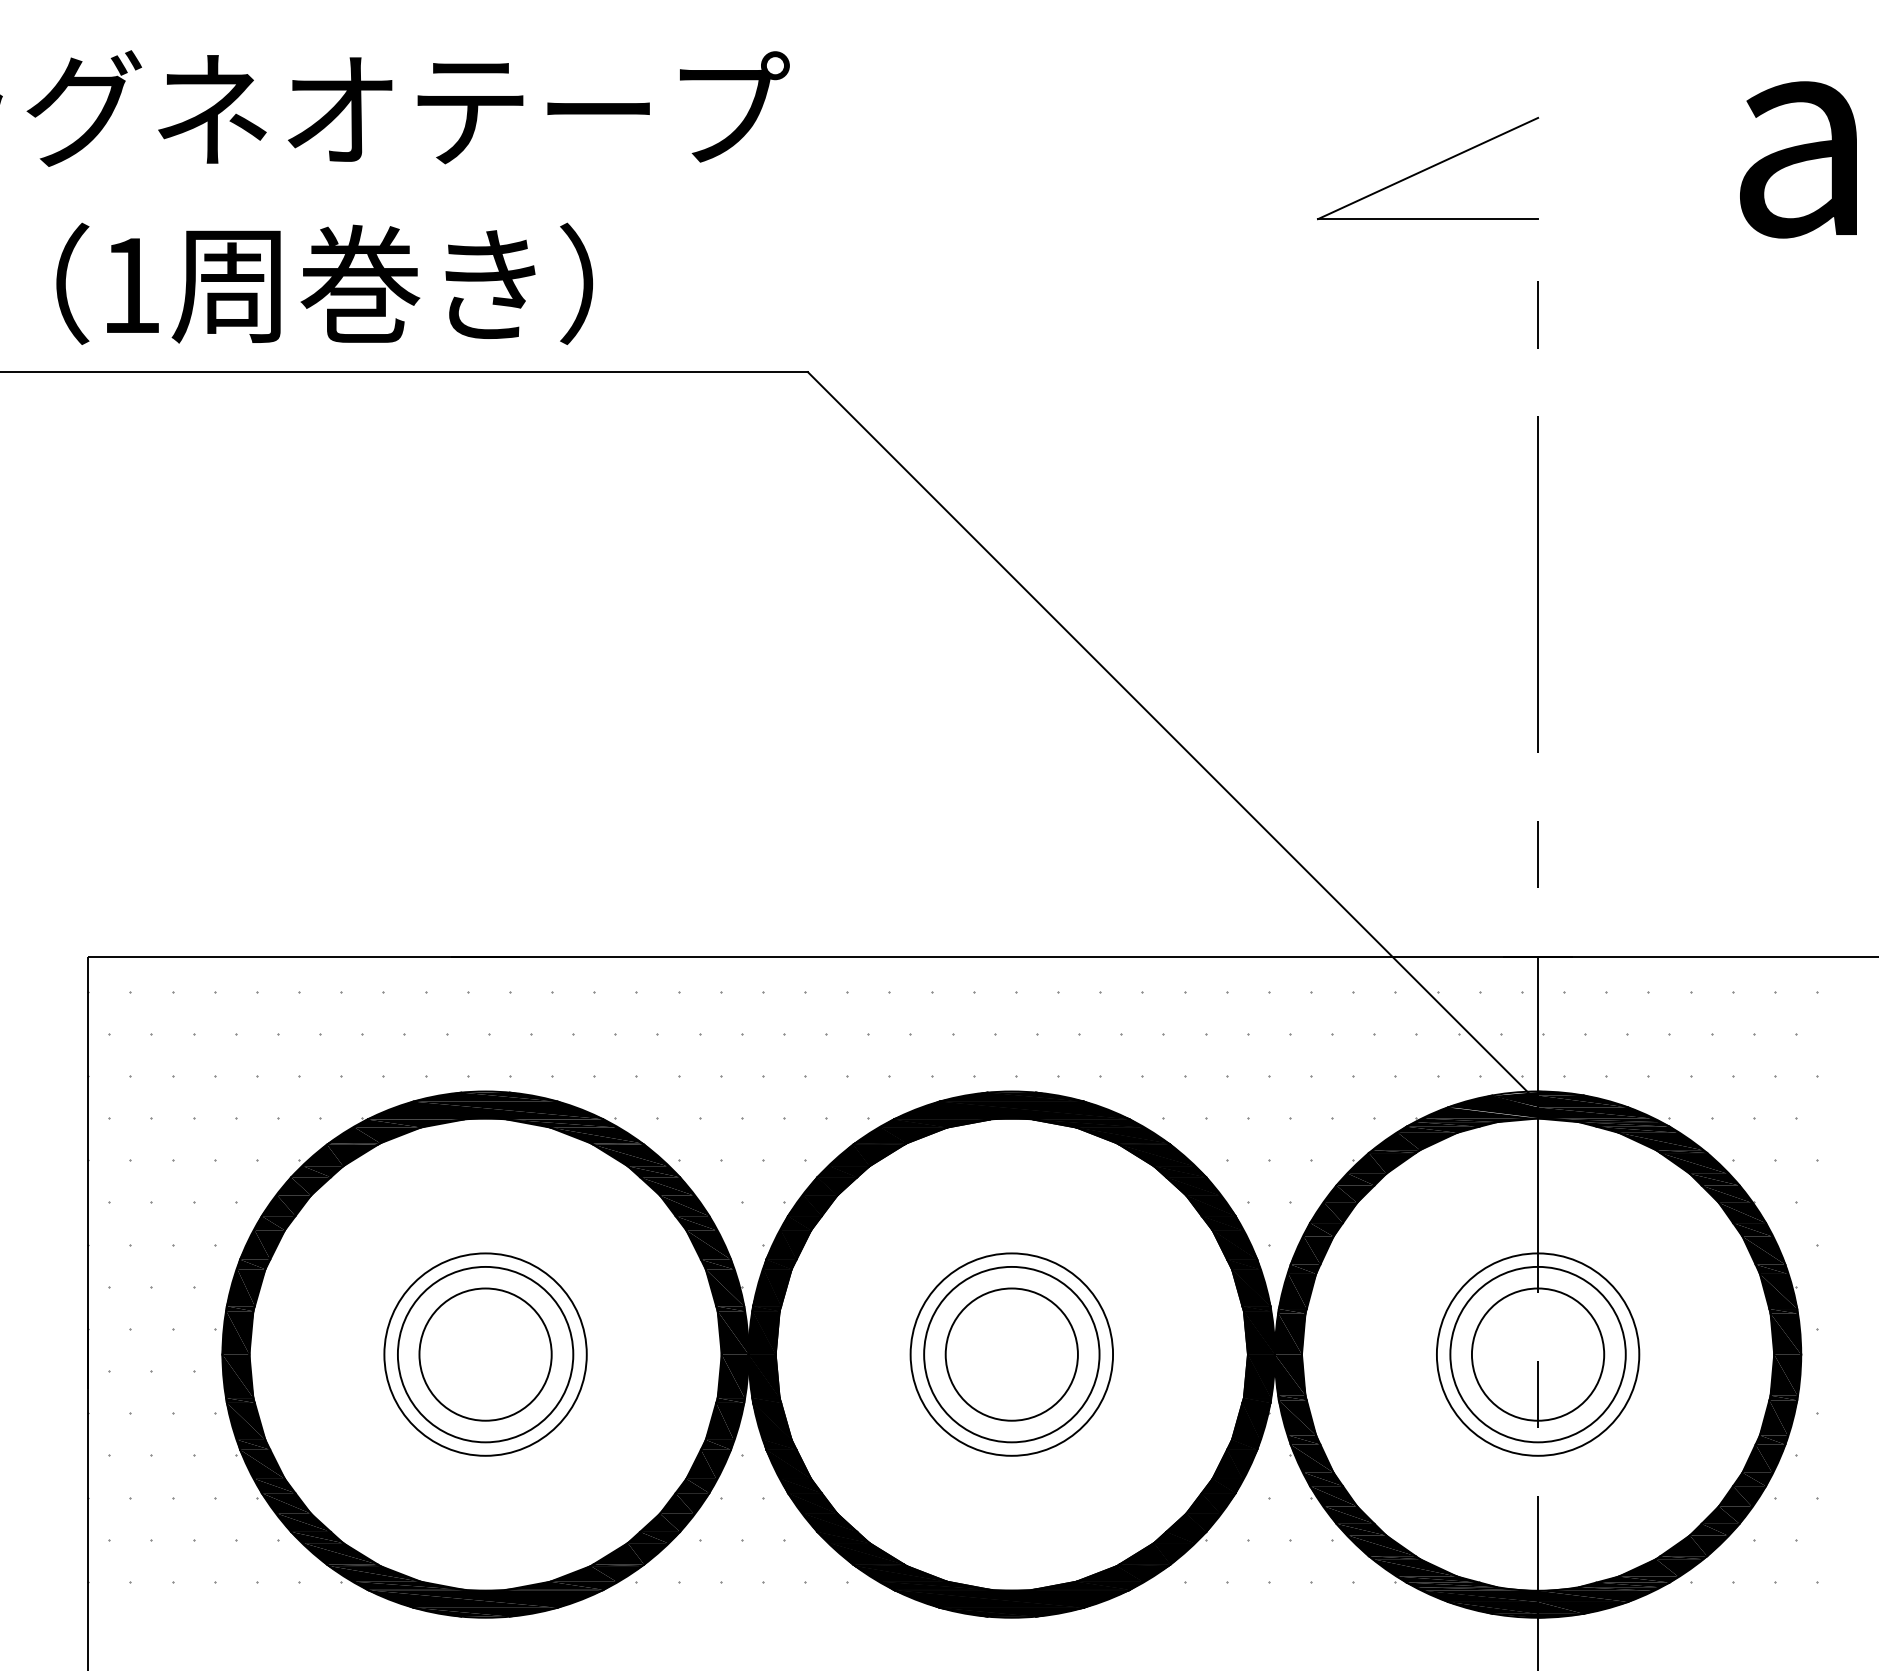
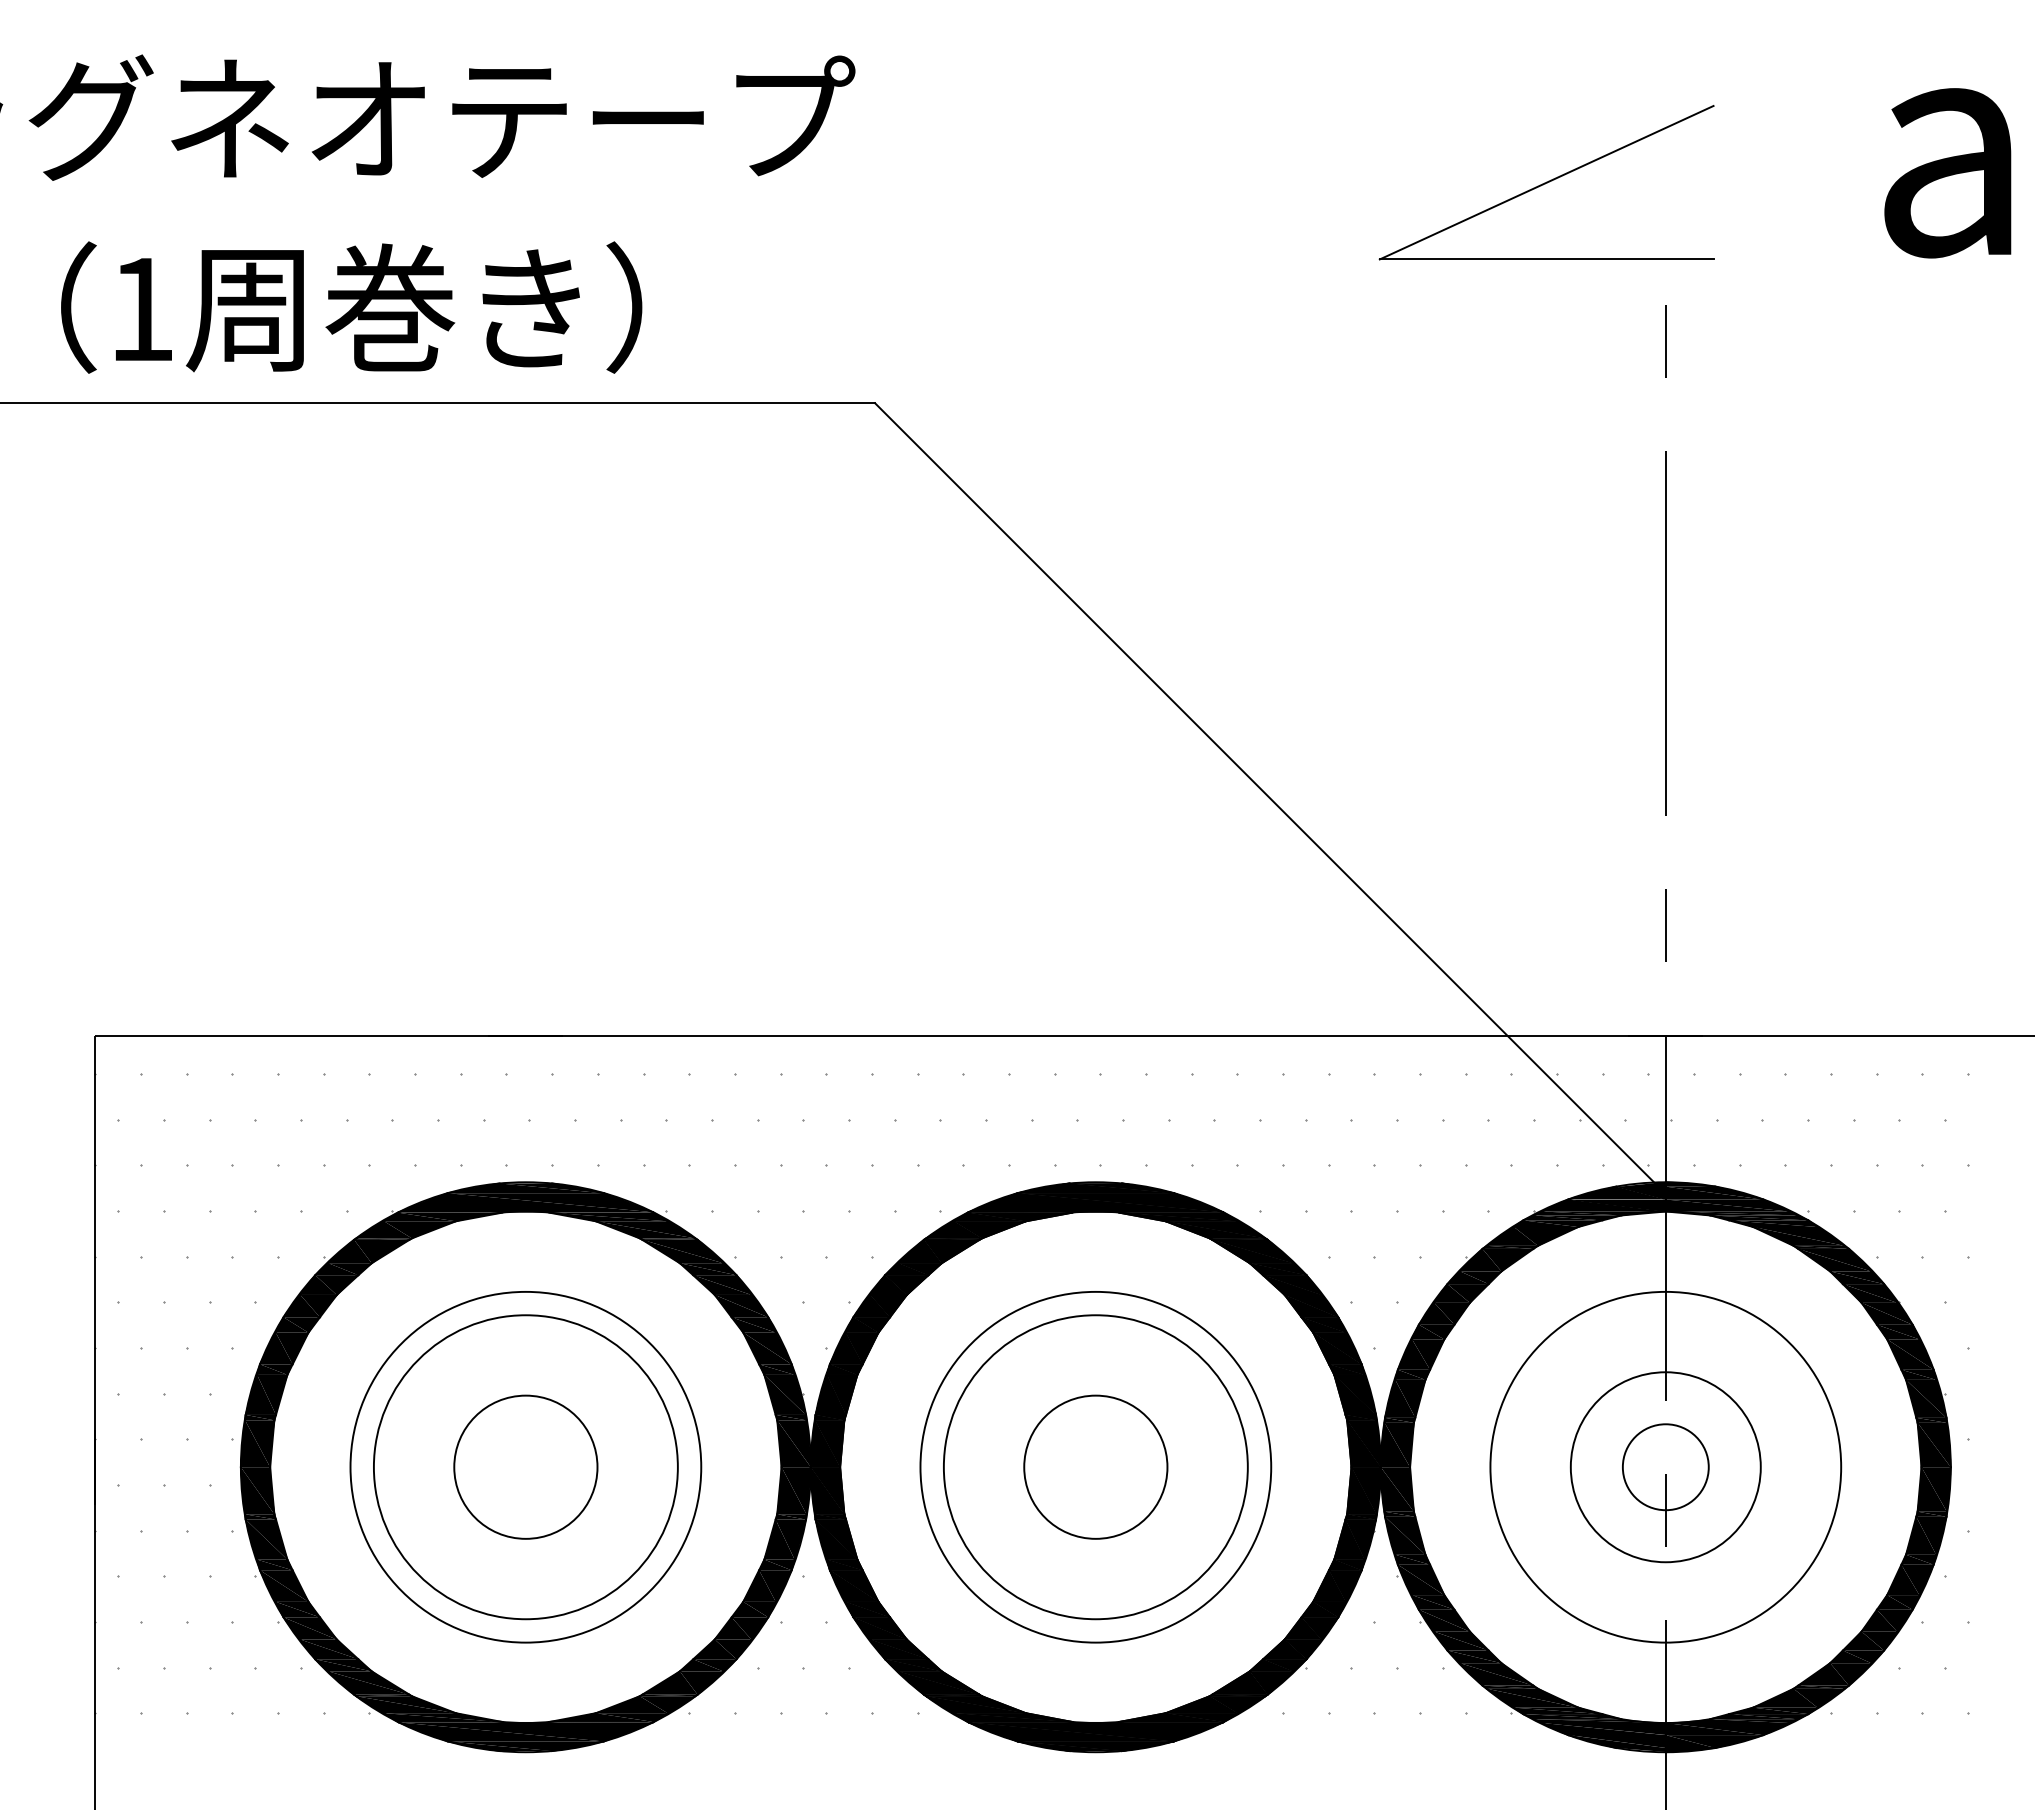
part: (1427, 168) -> (1546, 182), size x1.4
circle: (485, 1353) -> (525, 1466), size x1.6
circle: (1011, 1353) -> (1095, 1466), size x1.6
circle: (1537, 1353) -> (1665, 1466), size x0.6
circle: (1537, 1353) -> (1665, 1466), size x1.6
circle: (485, 1354) -> (525, 1467), size x1.6
circle: (1011, 1354) -> (1095, 1467), size x1.6

